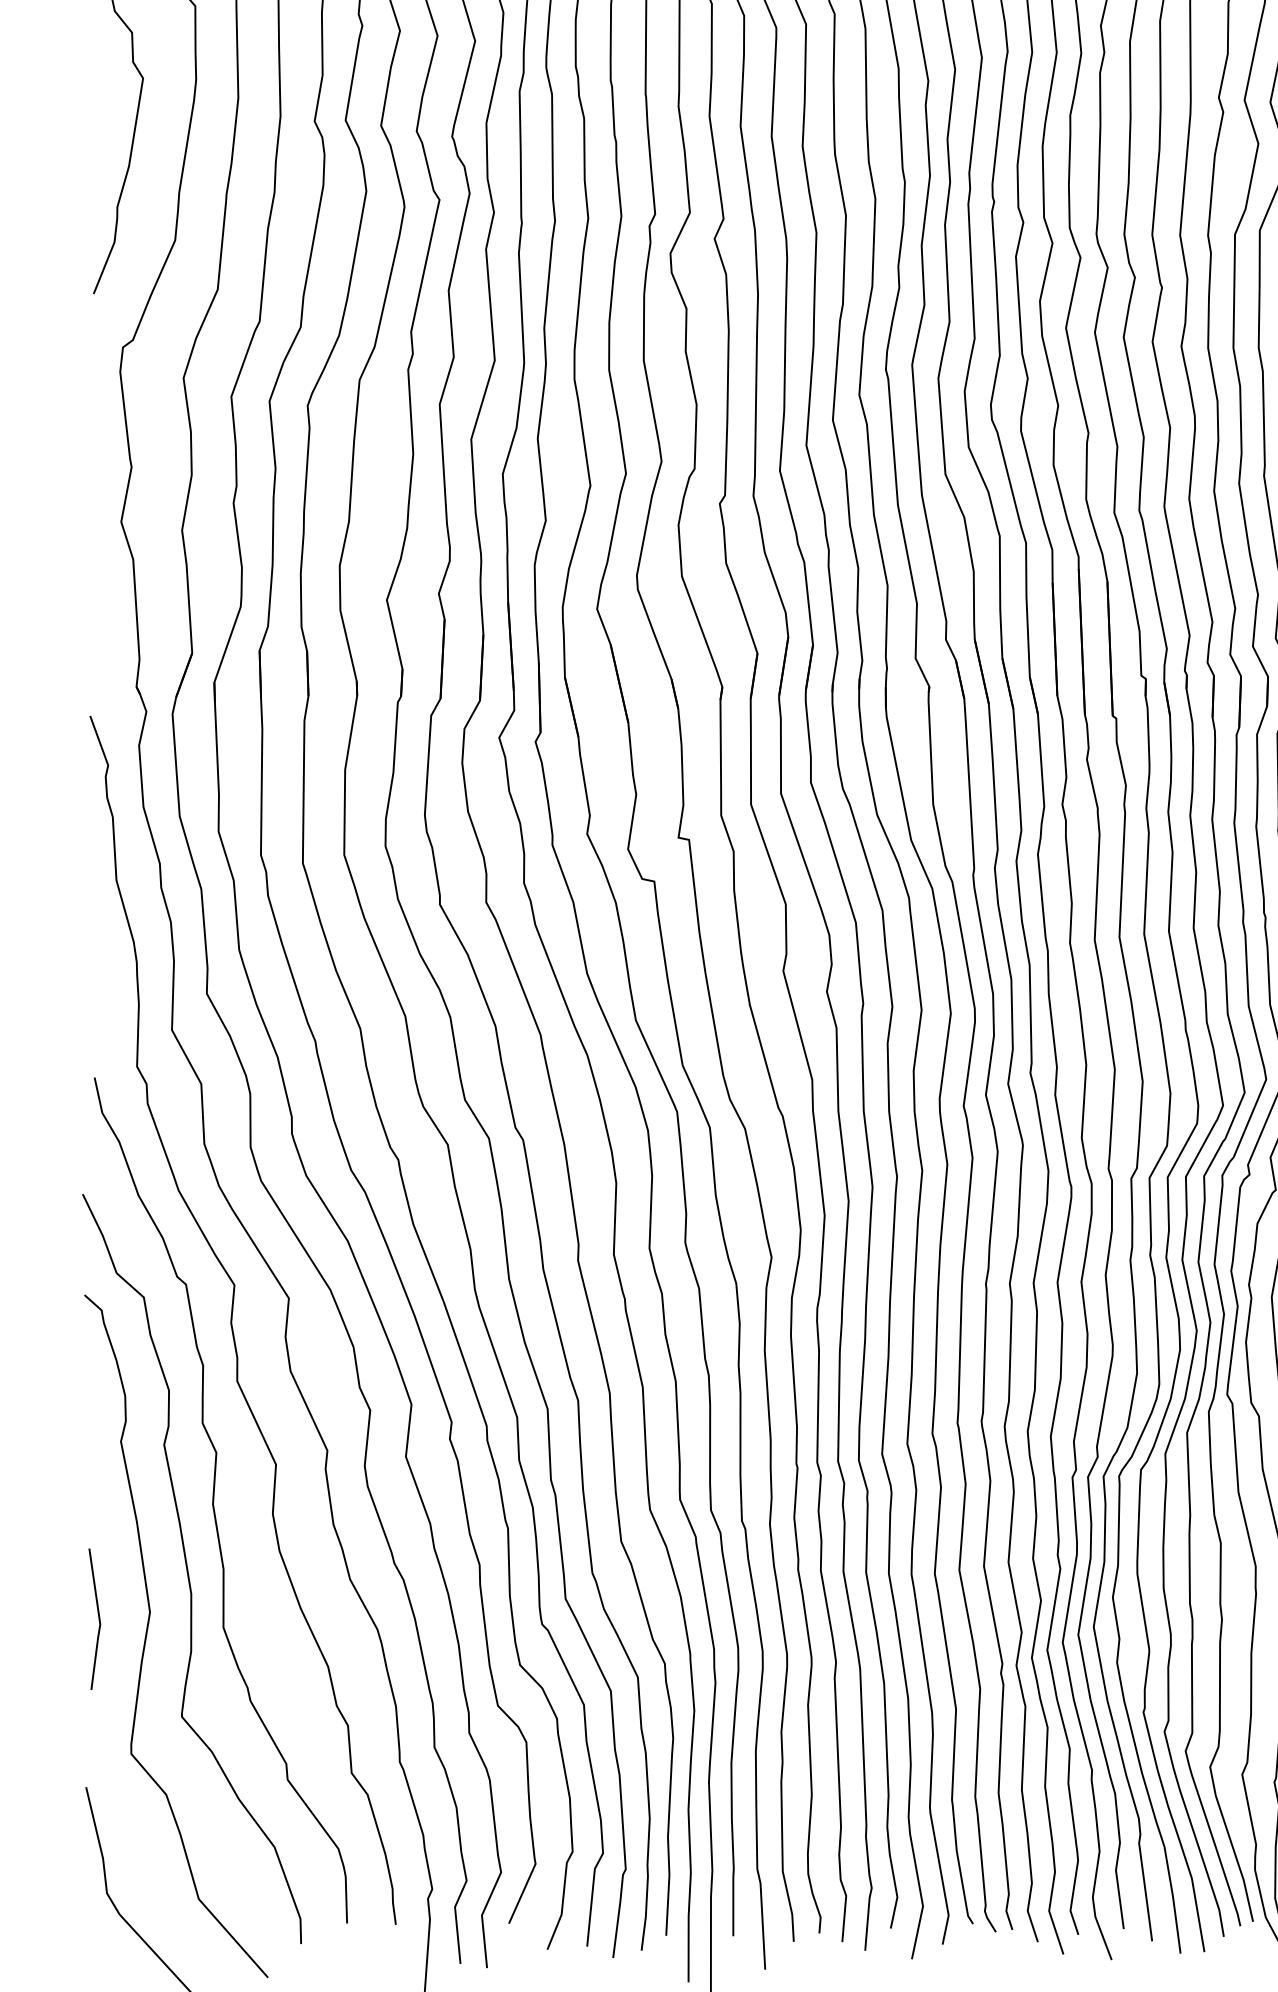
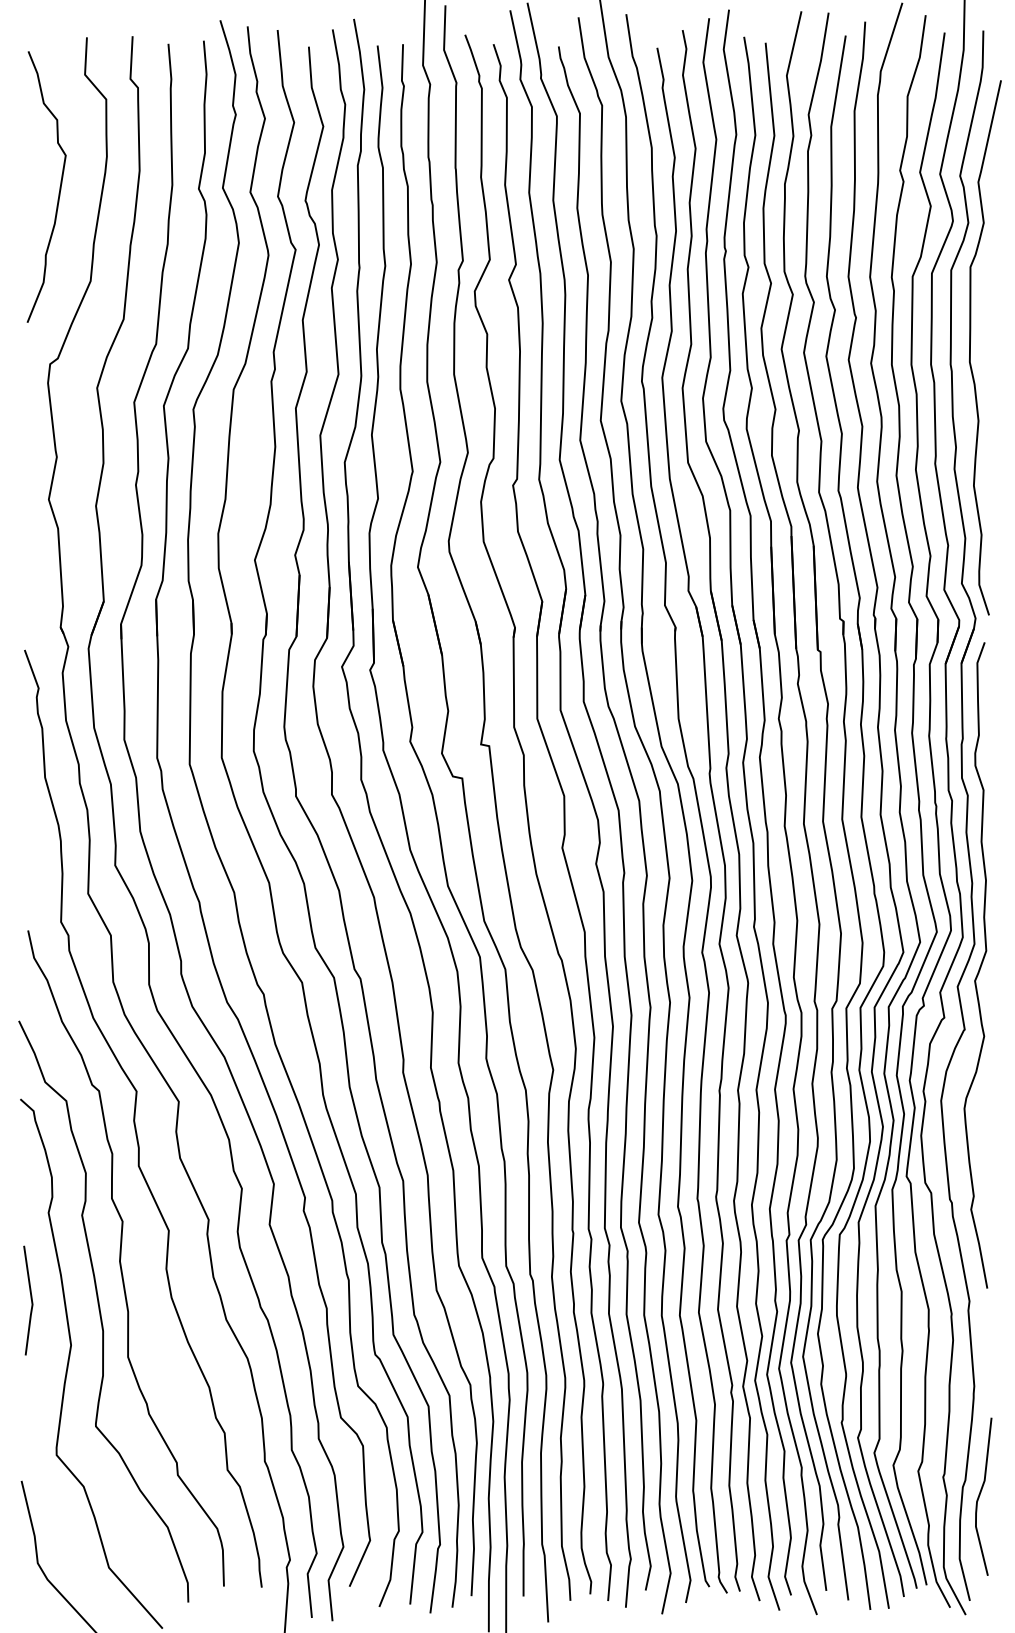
line: (97, 1617) -> (30, 1299), moved

